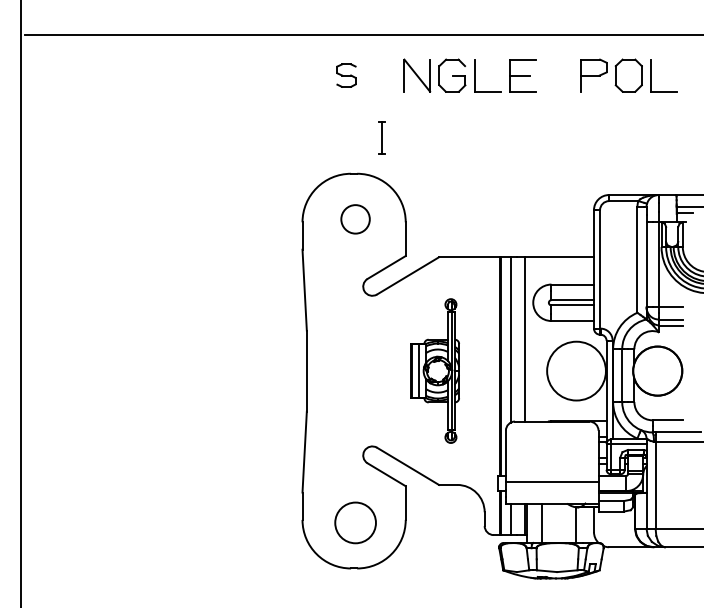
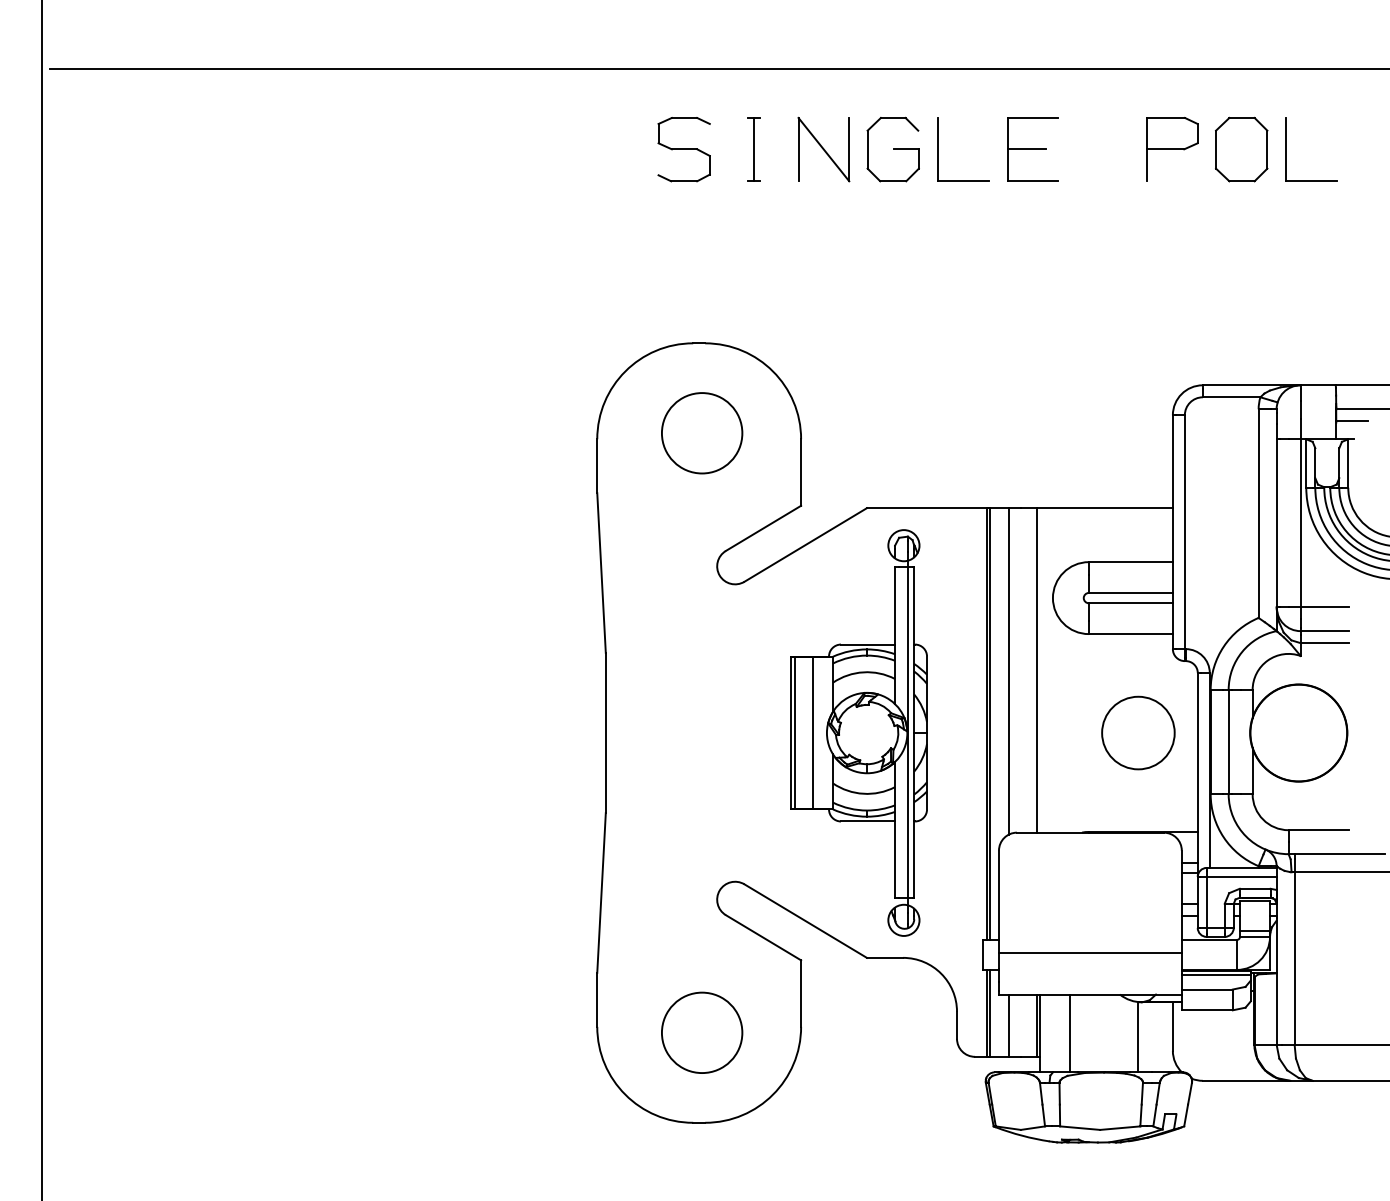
part: (346, 75) -> (684, 149), size x1.43
part: (381, 137) -> (753, 149), moved
circle: (355, 219) -> (701, 433), size x1.43
part: (434, 370) -> (857, 731), size x1.43
circle: (576, 370) -> (1138, 731), size x0.62

